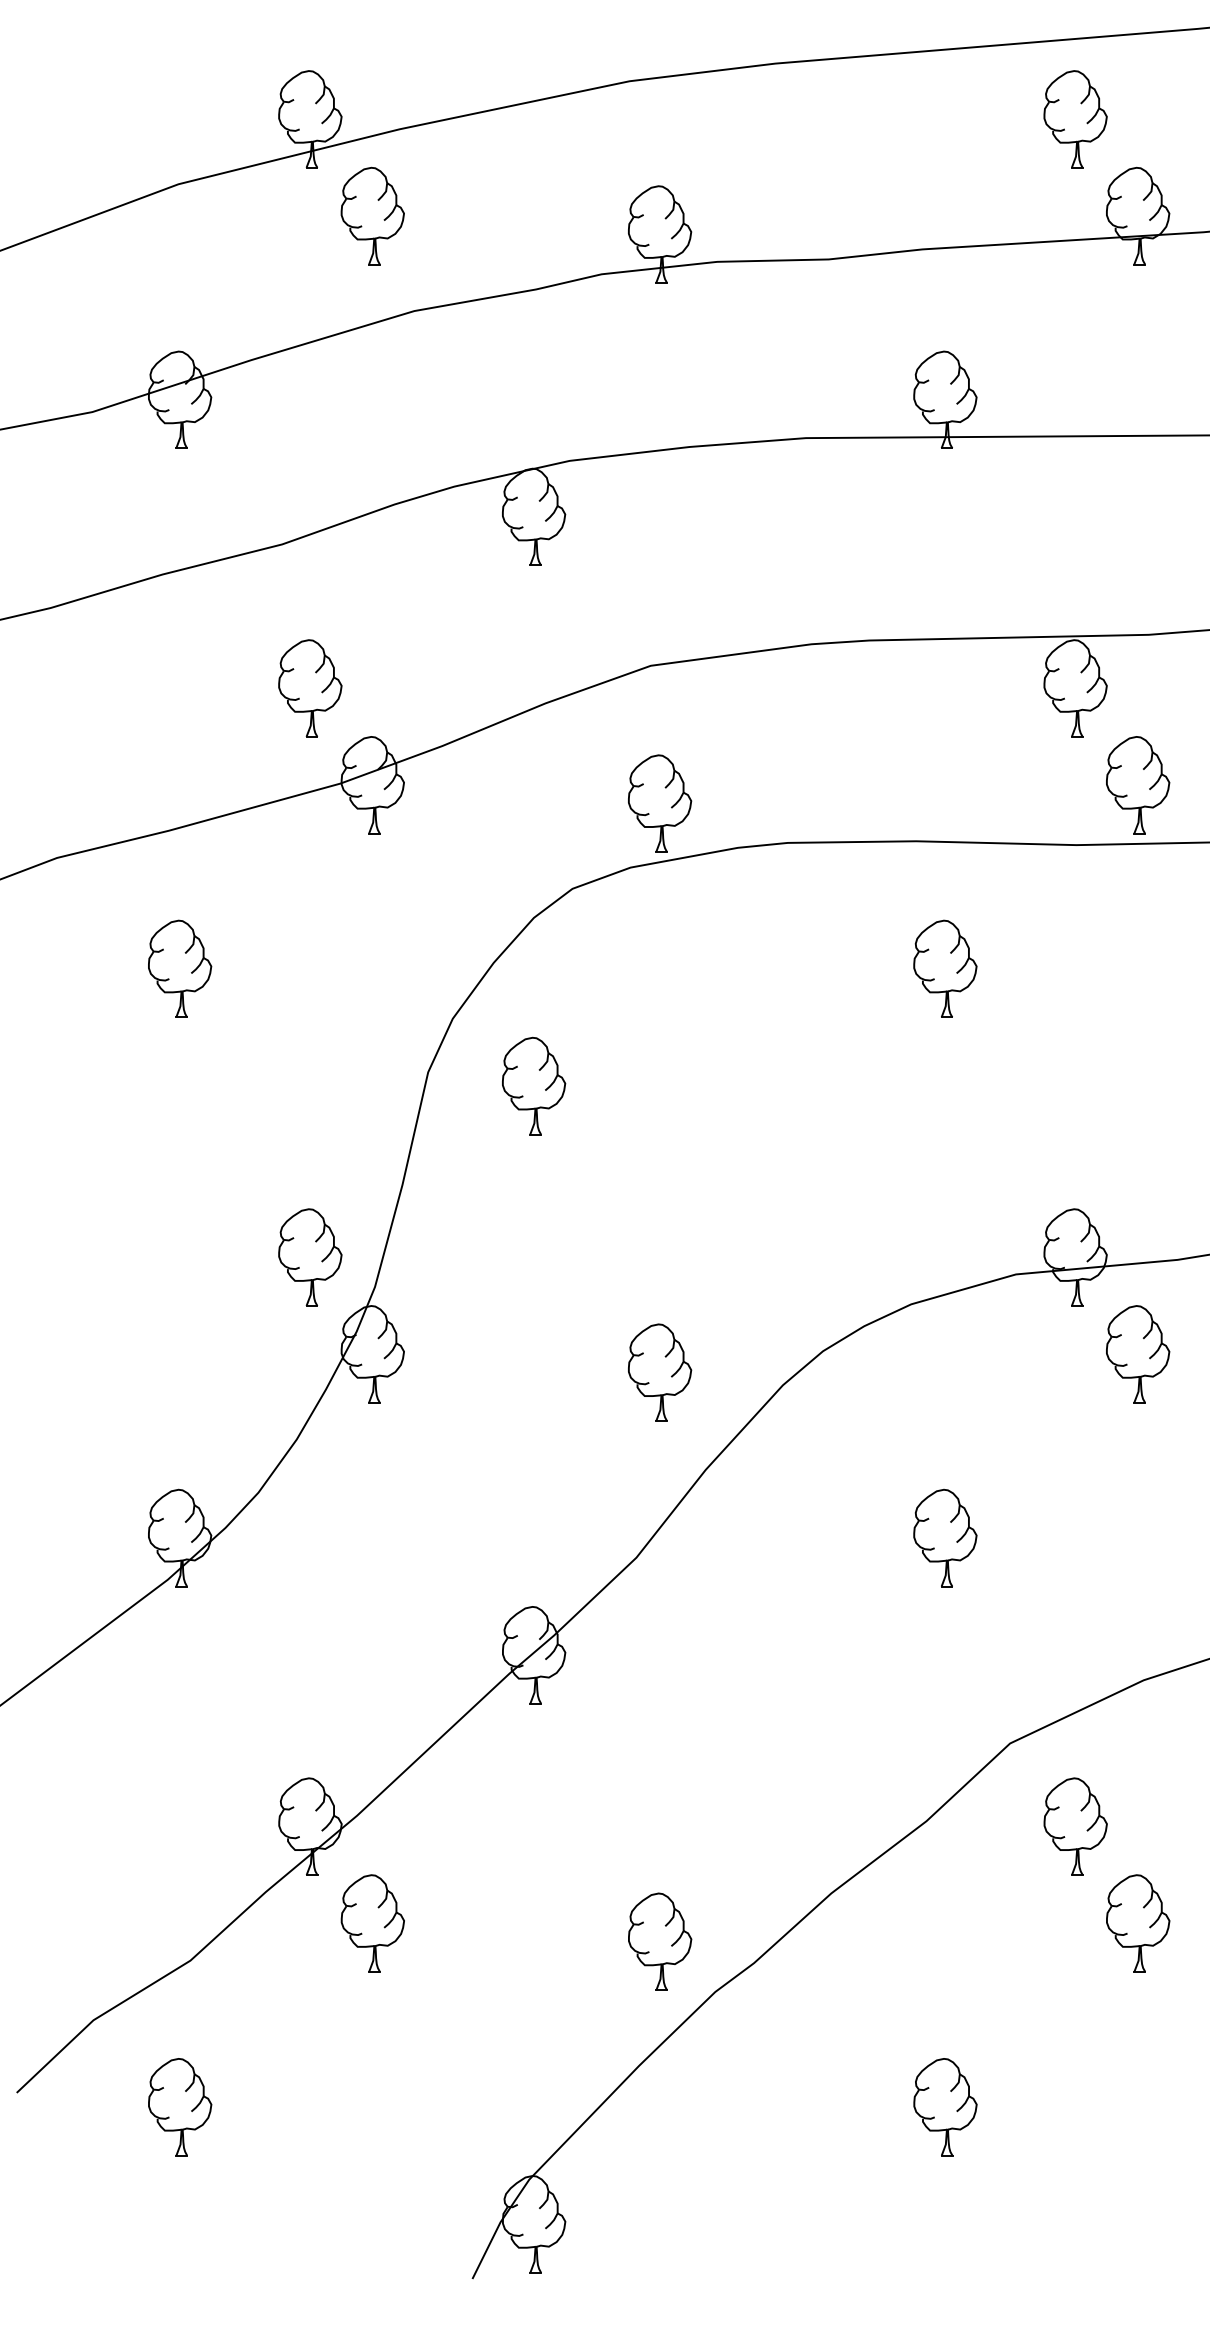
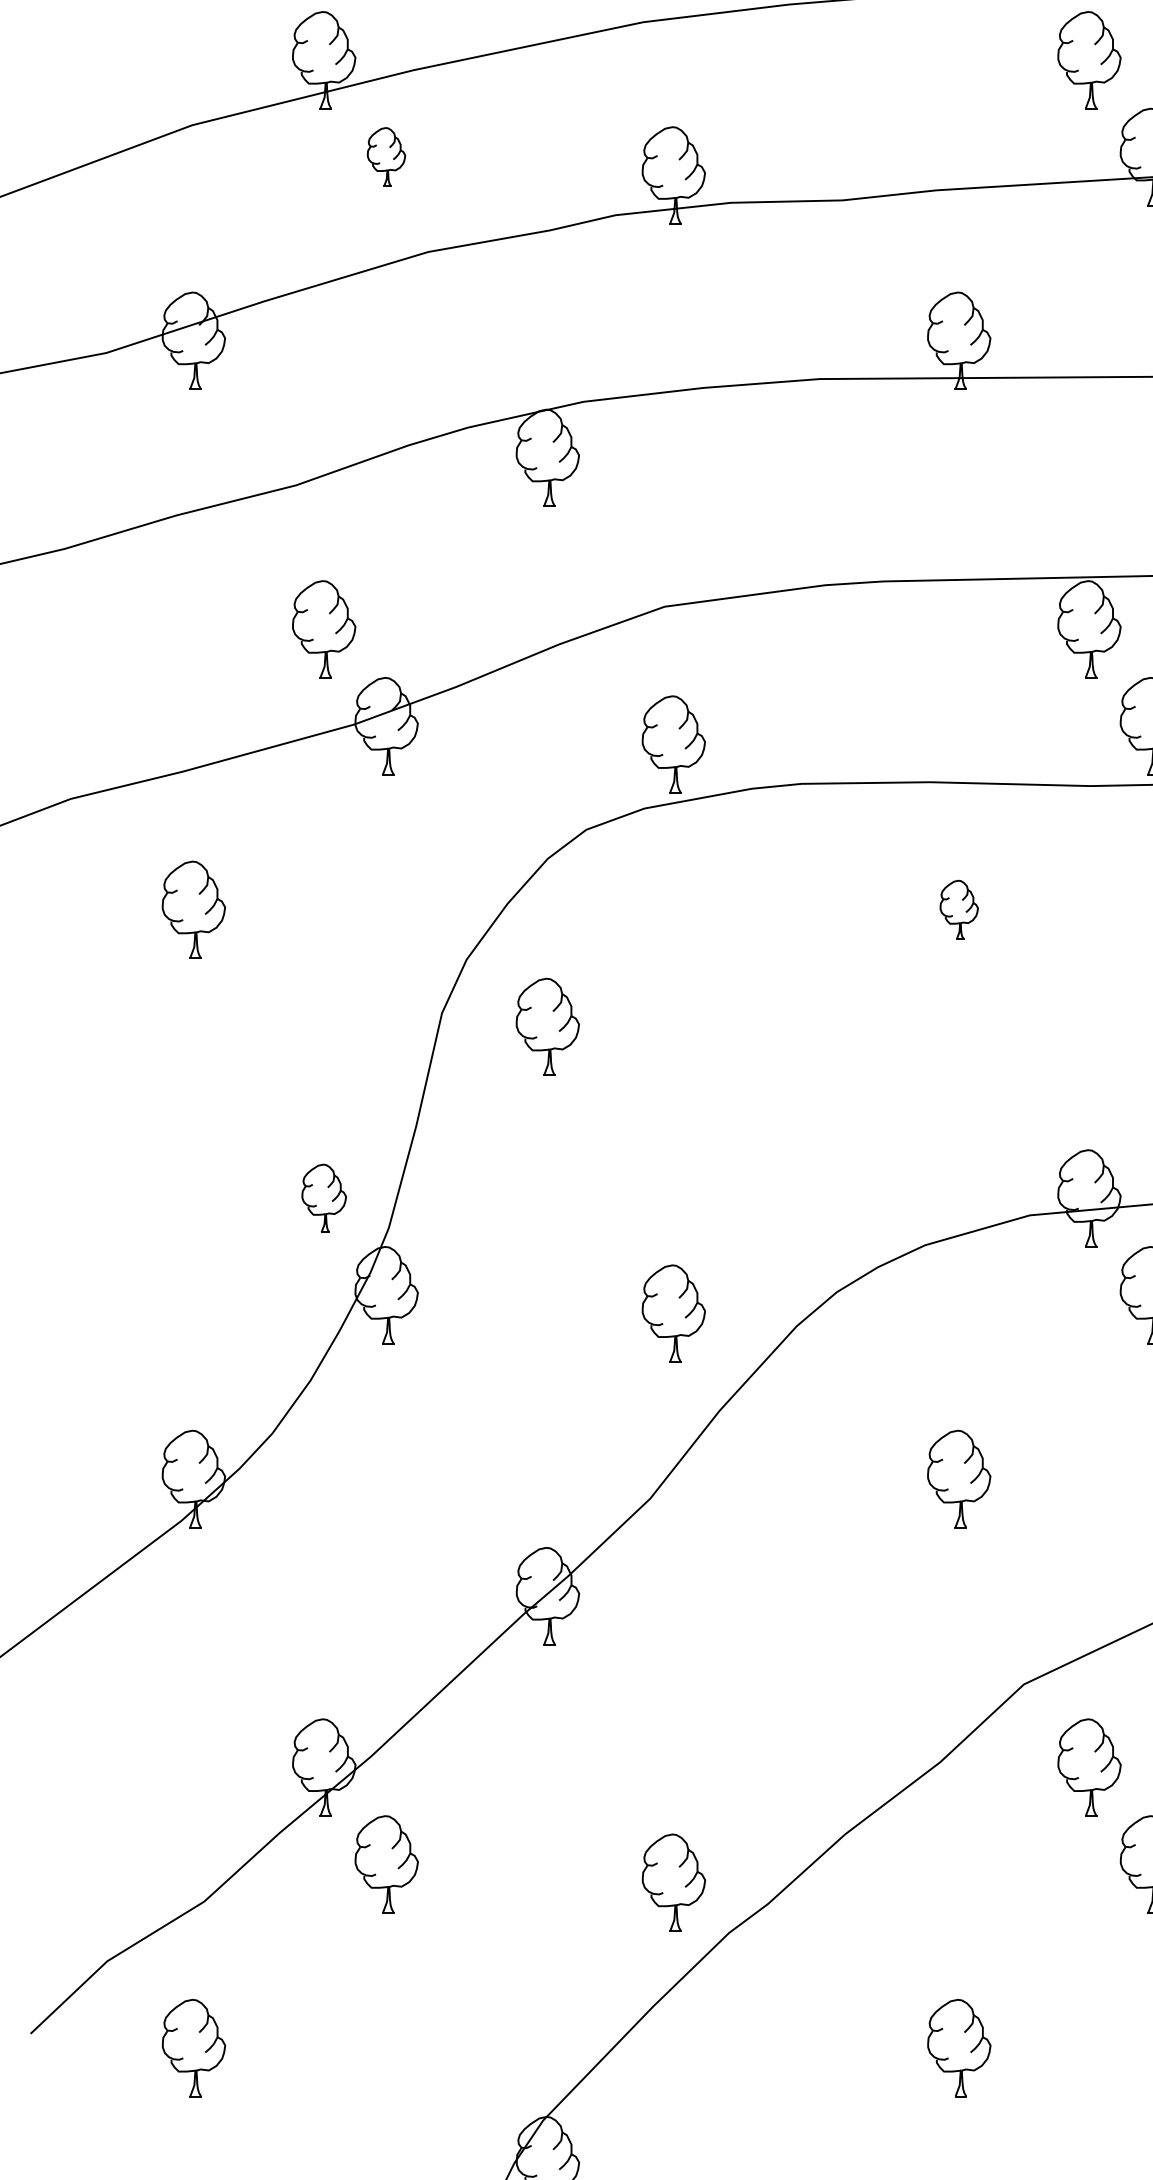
part: (372, 215) -> (386, 156), size x0.6
part: (945, 968) -> (959, 909), size x0.6
part: (310, 1257) -> (324, 1198), size x0.7

